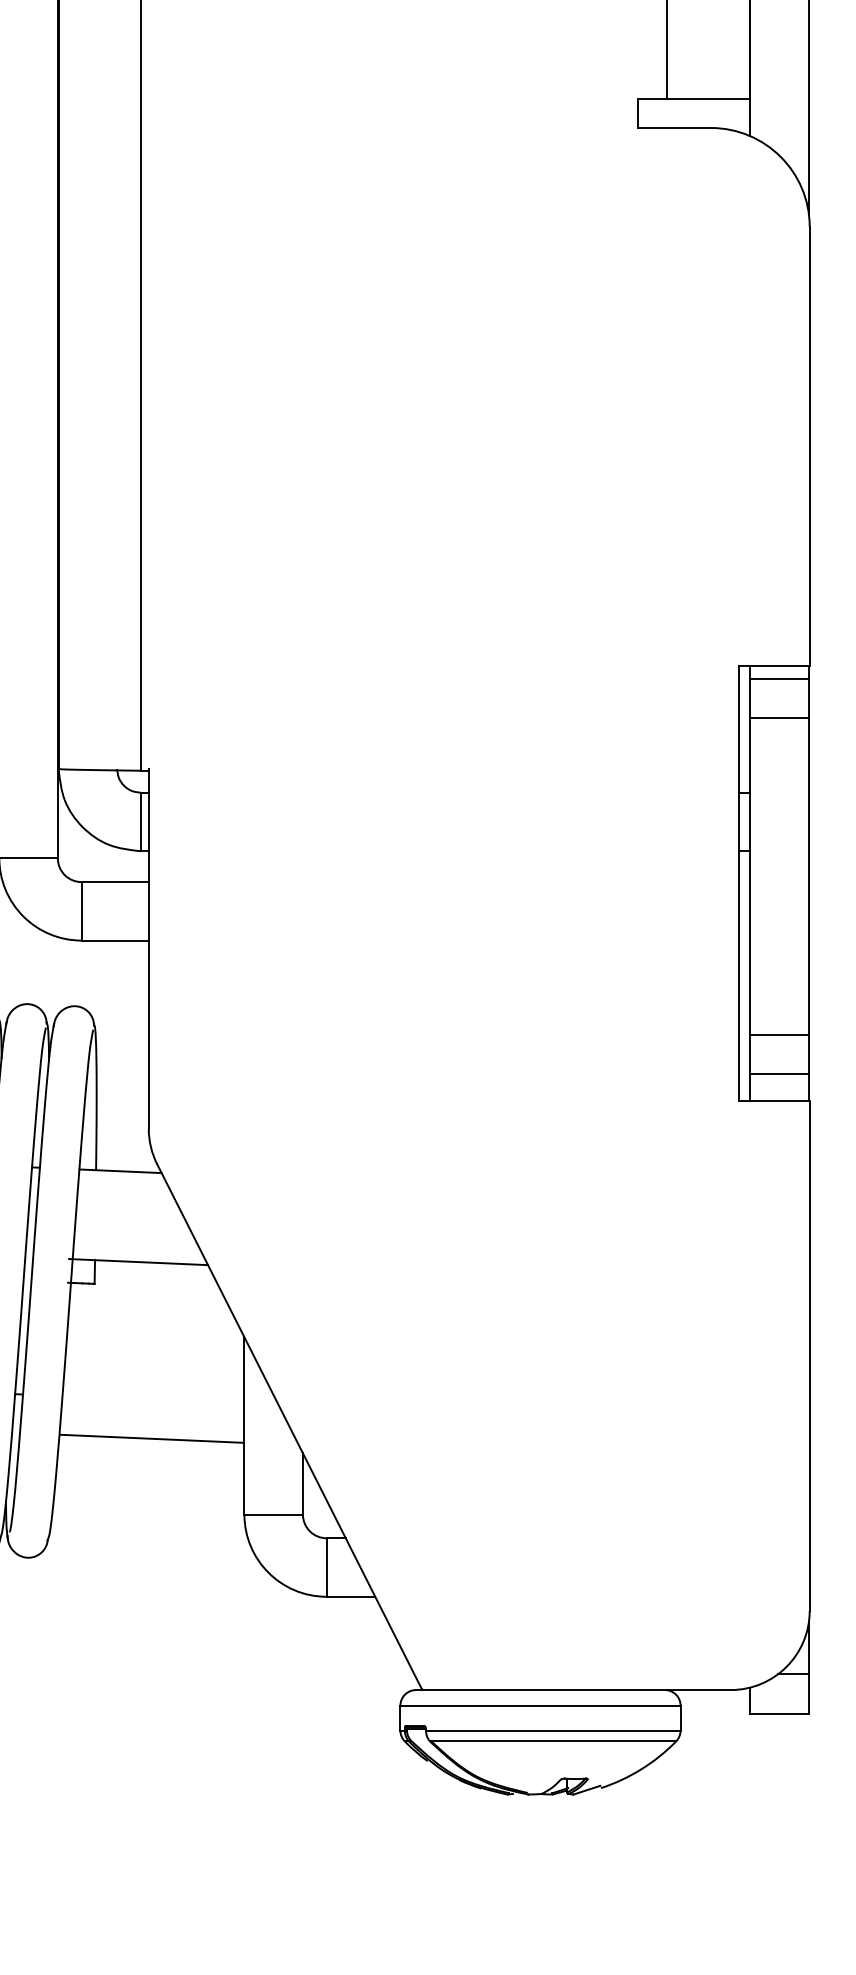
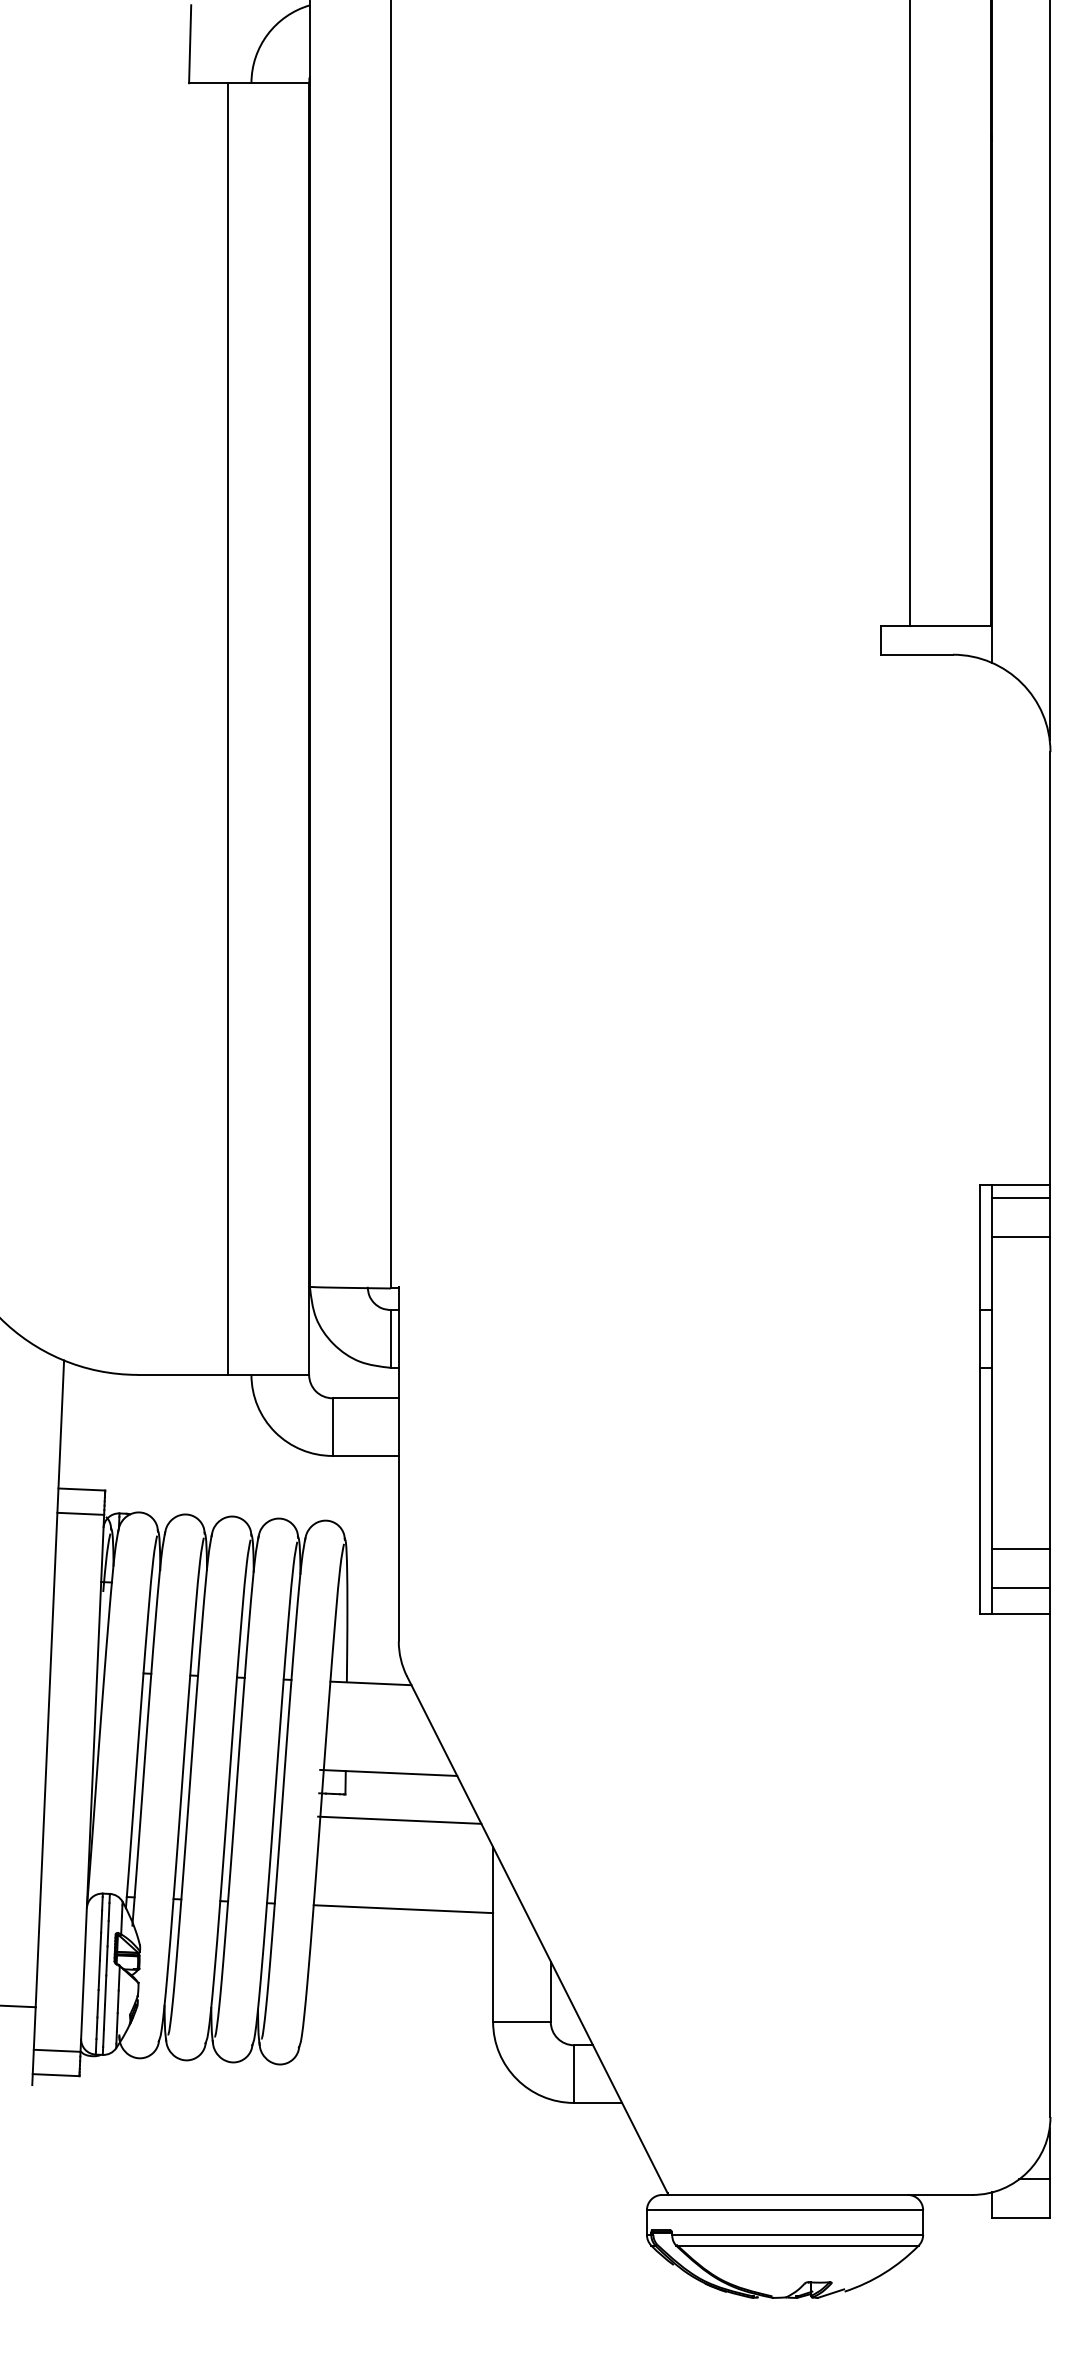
line: (149, 1309) -> (399, 1819), added
line: (151, 1439) -> (403, 1909), moved

